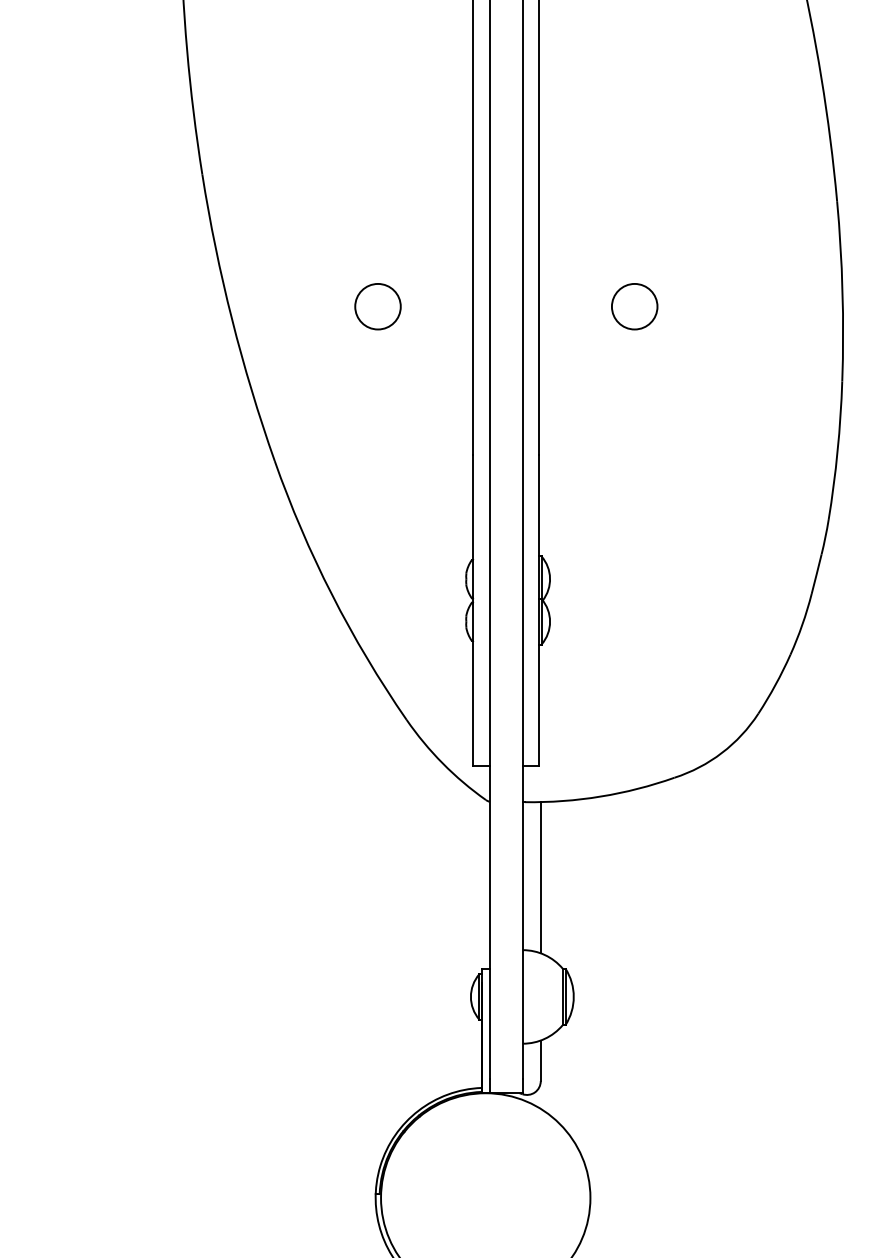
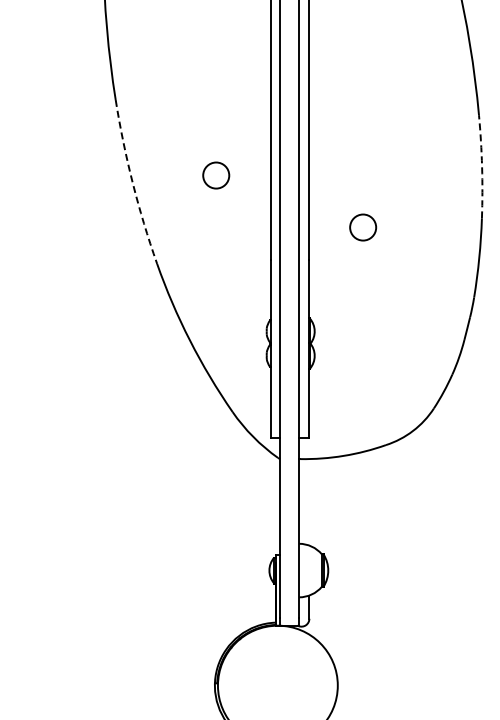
arc: (843, 290) -> (482, 166), solid -> dashed
circle: (635, 306) -> (363, 227), moved
arc: (231, 318) -> (132, 182), solid -> dashed
line: (540, 877) -> (309, 502), removed

